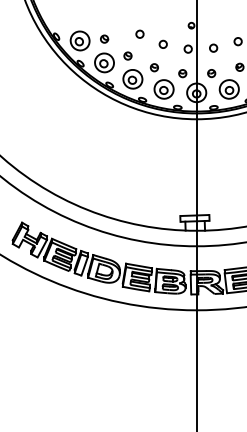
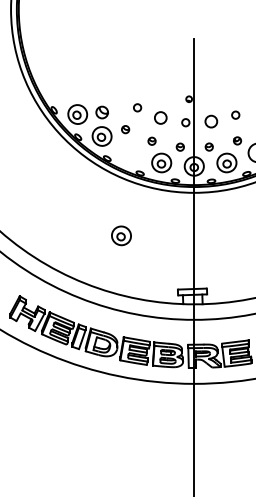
part: (103, 38) -> (101, 112), size x1.6
circle: (162, 43) -> (160, 117), size x1.6
circle: (212, 47) -> (210, 121), size x1.6
part: (132, 78) -> (121, 235), moved

